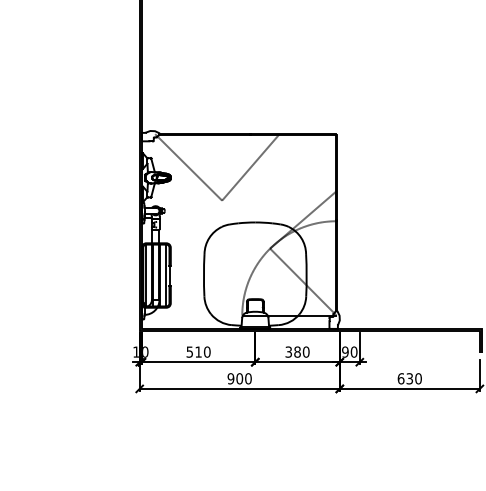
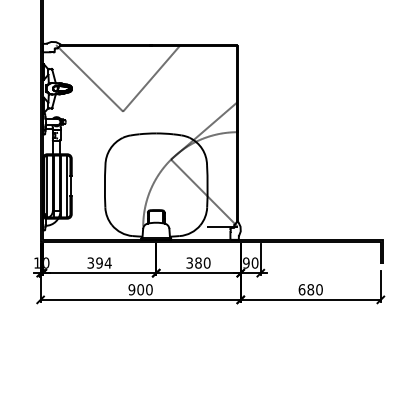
text: (198, 351) -> (99, 262), 510 -> 394
text: (409, 378) -> (310, 289), 630 -> 680

